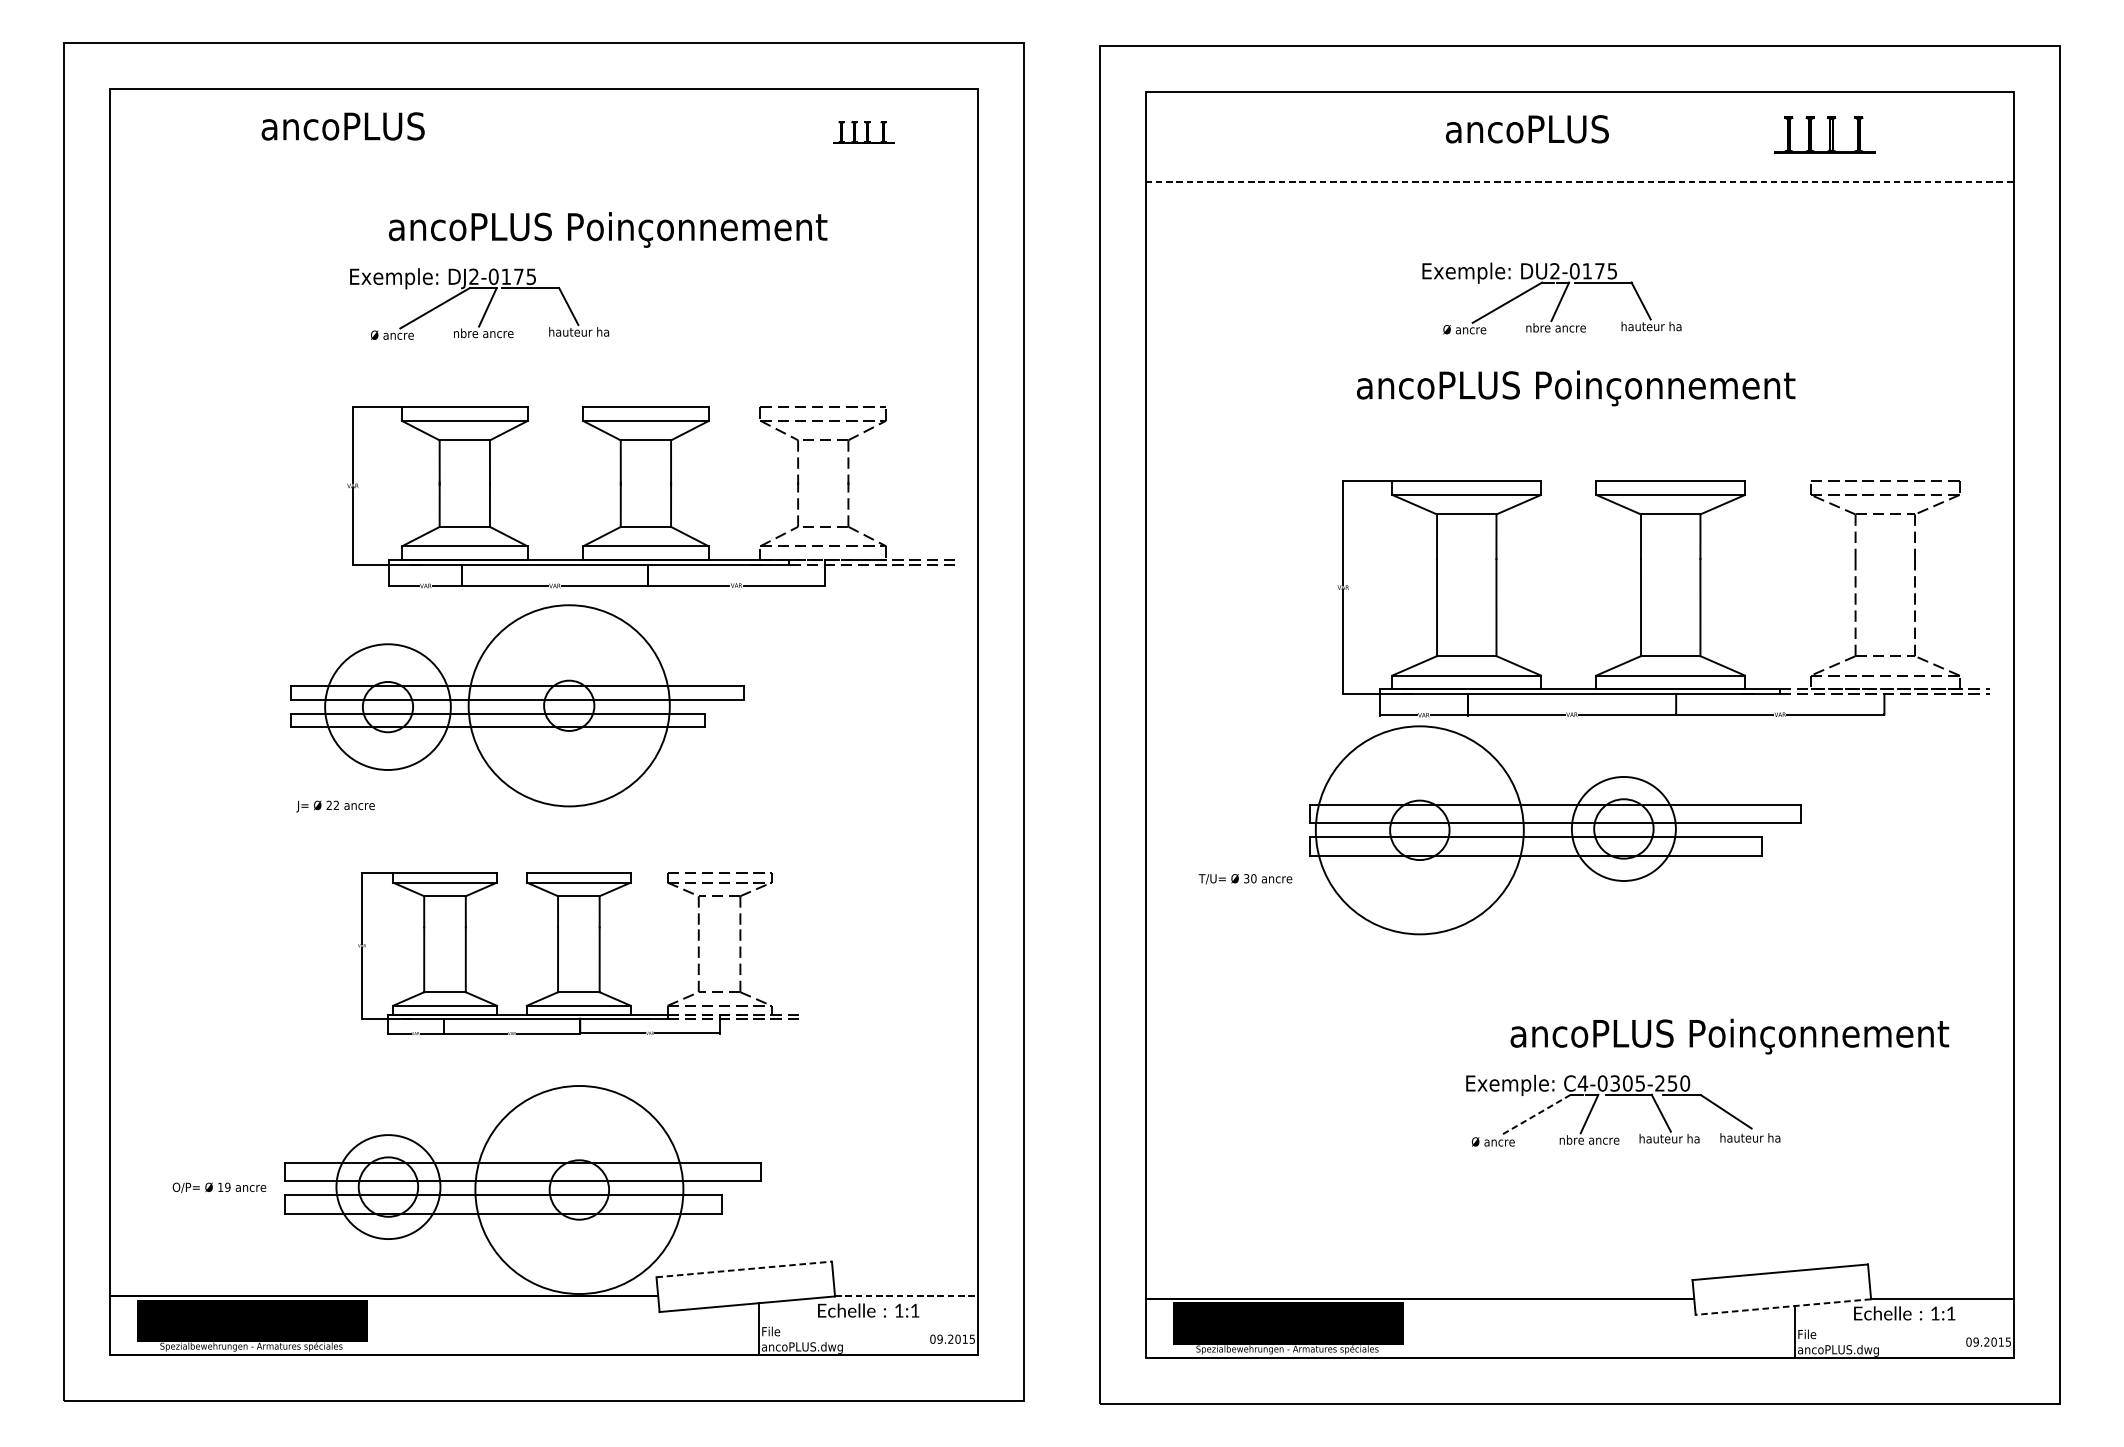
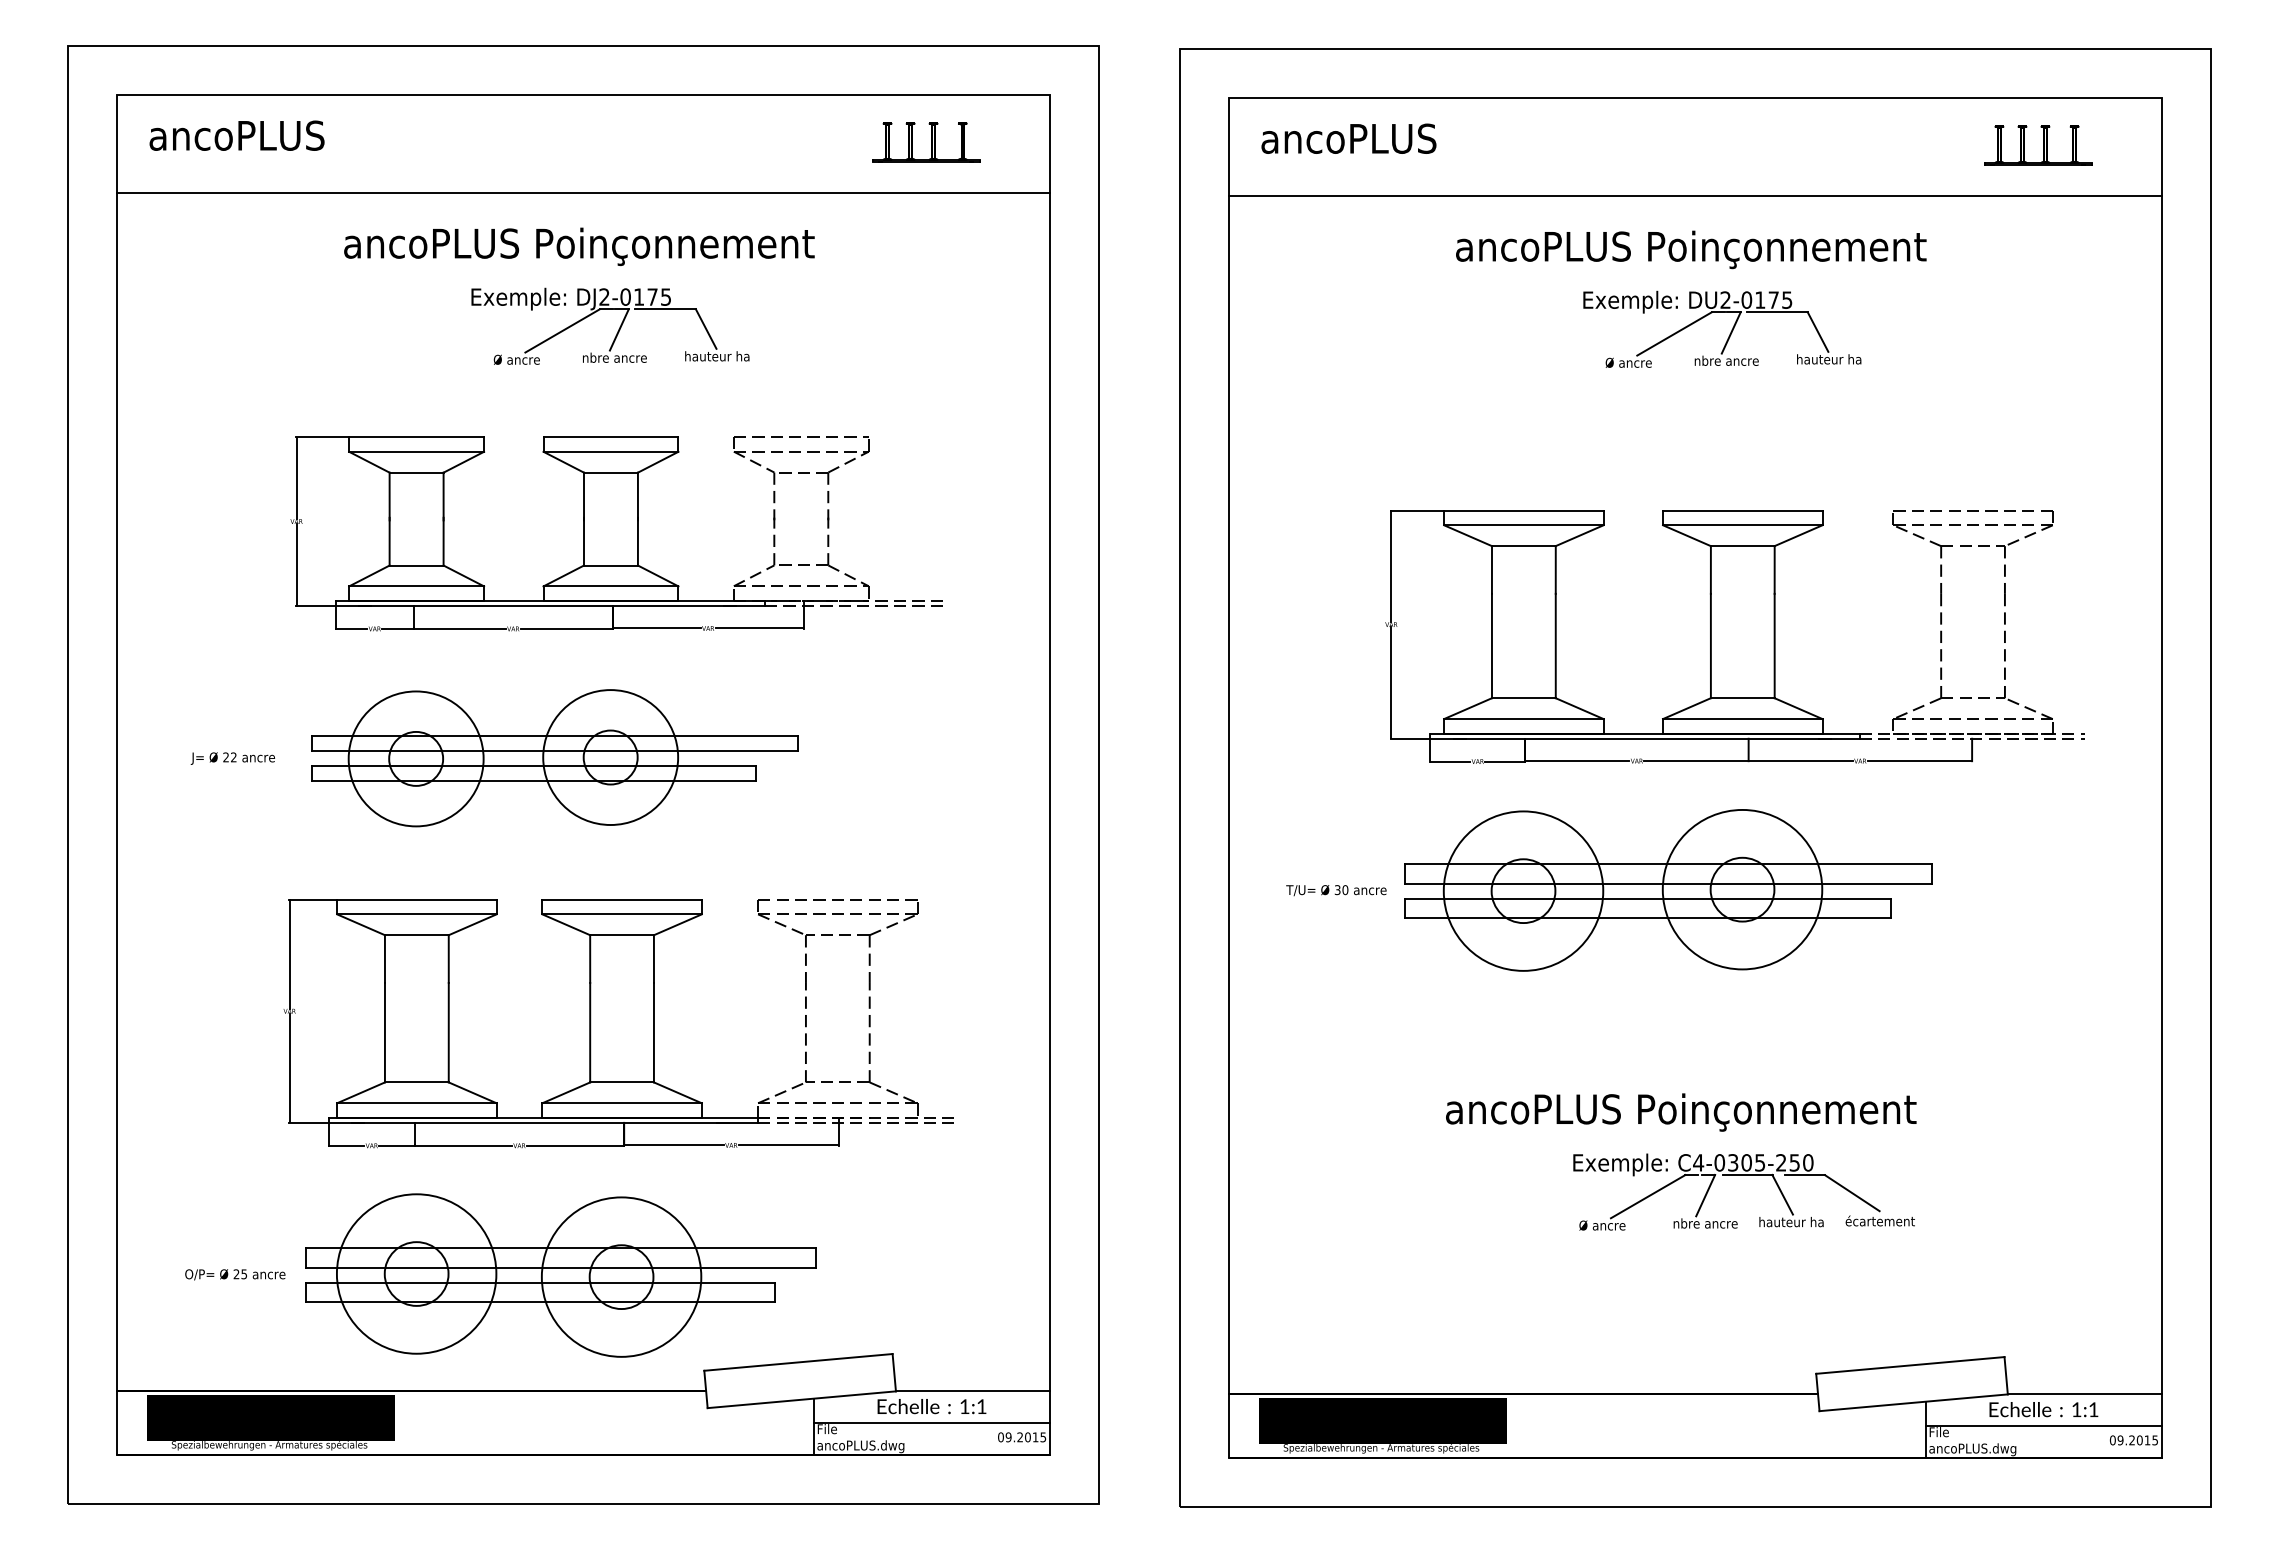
text: (342, 126) -> (236, 135), moved
text: (1526, 129) -> (1348, 138), moved
part: (863, 132) -> (926, 142), size x1.67
part: (1825, 135) -> (2038, 145), moved
line: (543, 179) -> (583, 192), added
line: (1580, 182) -> (1695, 195), dashed -> solid
text: (608, 229) -> (579, 246), moved
part: (1559, 300) -> (1730, 331), moved
part: (487, 306) -> (618, 329), moved
text: (1576, 388) -> (1691, 249), moved
part: (651, 497) -> (616, 533), moved
part: (1663, 598) -> (1734, 636), moved
circle: (569, 705) -> (610, 757), size x0.62
text: (335, 806) -> (232, 758), moved
circle: (1623, 828) -> (1742, 889), size x1.43
circle: (1419, 829) -> (1523, 890), size x0.71
text: (1245, 879) -> (1336, 890), moved
part: (576, 953) -> (618, 1023), size x1.43
text: (1730, 1036) -> (1681, 1112), moved
line: (1535, 1114) -> (1647, 1196), dashed -> solid
text: (1751, 1137) -> (1879, 1220), hauteur ha -> écartement
text: (224, 1186) -> (240, 1273), 19 -> 25
circle: (388, 1186) -> (416, 1273), size x1.43
circle: (579, 1189) -> (621, 1276), size x0.71
line: (744, 1269) -> (798, 1362), dashed -> solid
line: (906, 1295) -> (972, 1390), dashed -> solid
line: (1783, 1306) -> (1913, 1402), dashed -> solid
line: (868, 1325) -> (931, 1422), added
line: (1904, 1328) -> (2043, 1425), added

